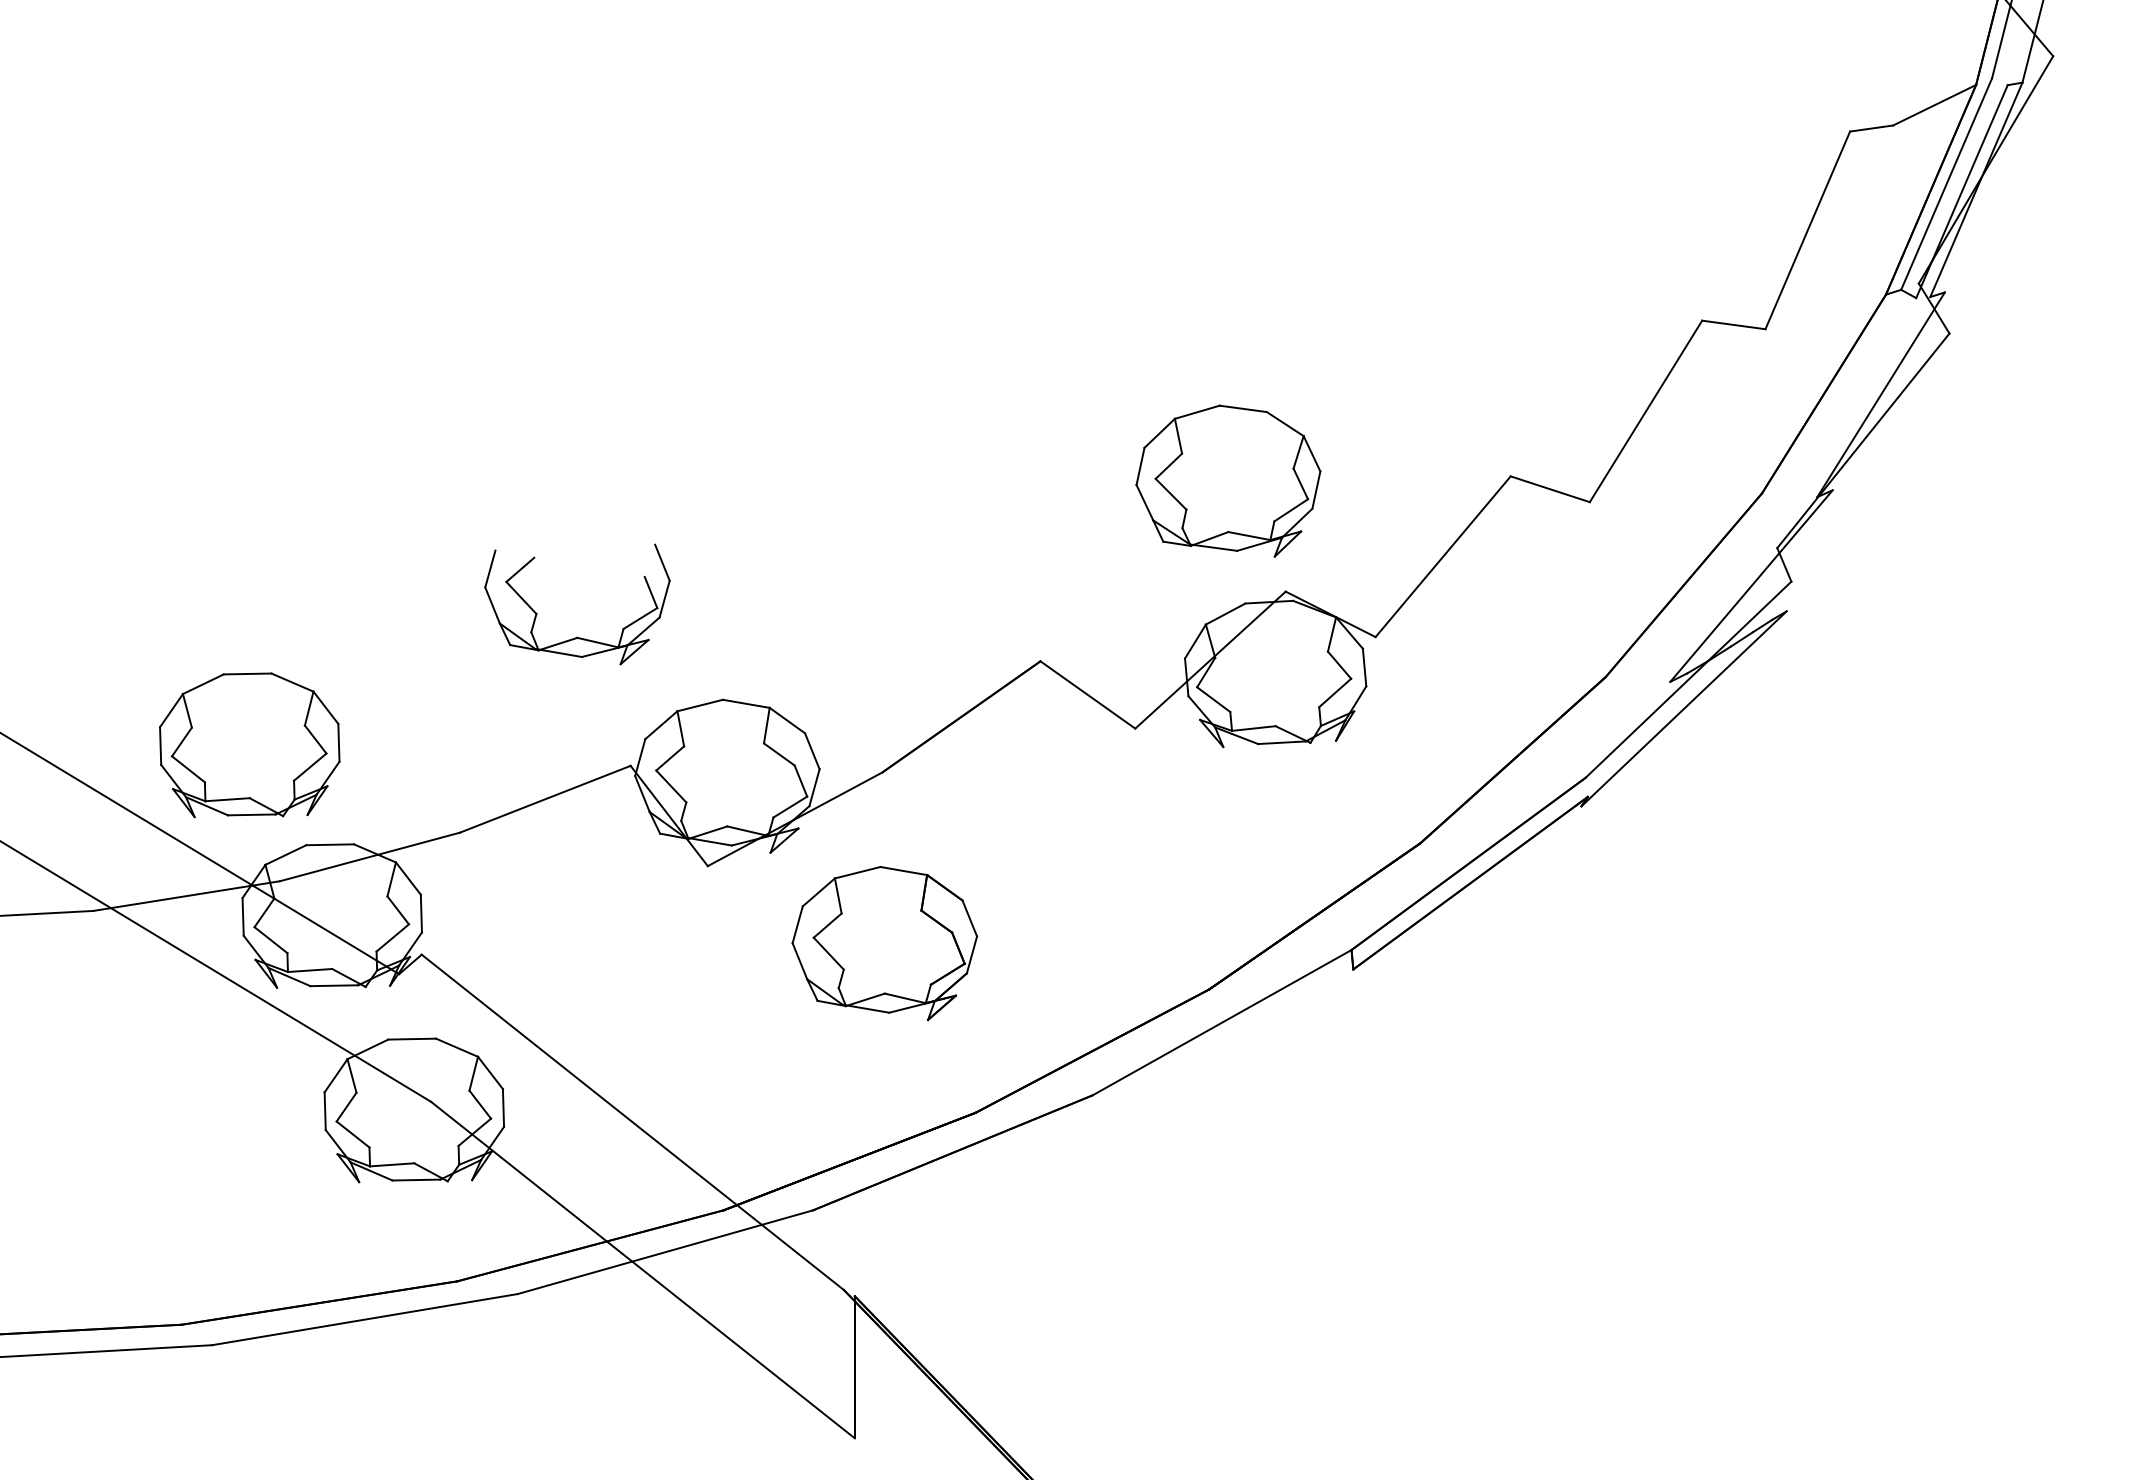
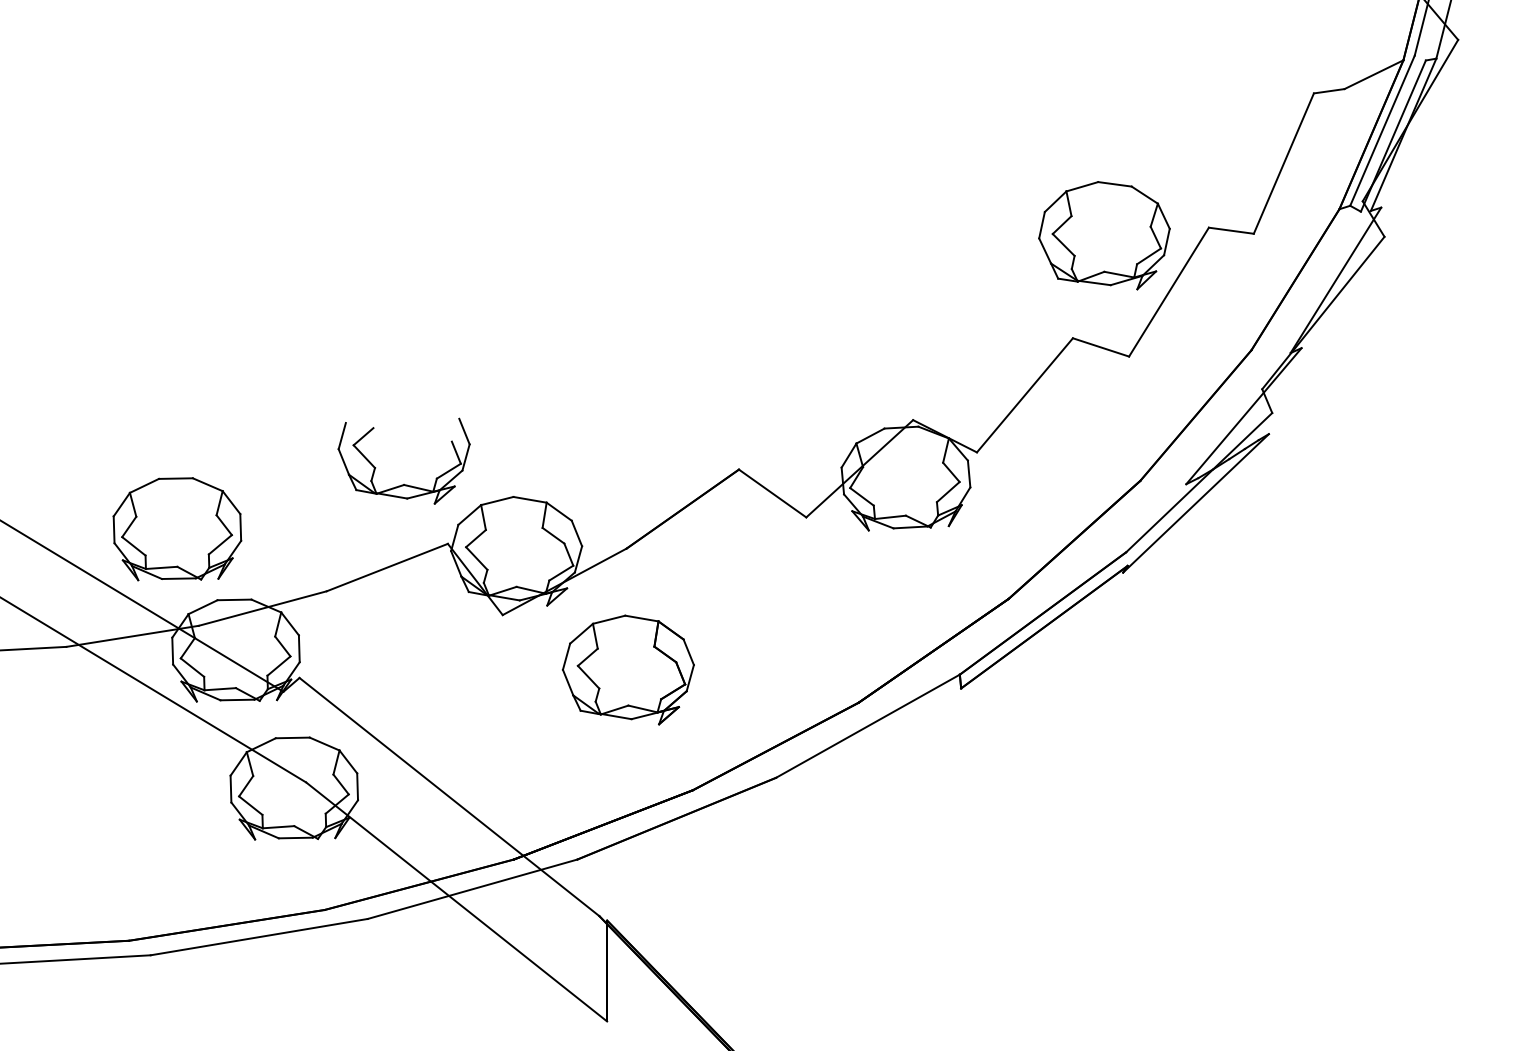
part: (1228, 480) -> (1104, 235), moved
part: (576, 637) -> (403, 484), moved

